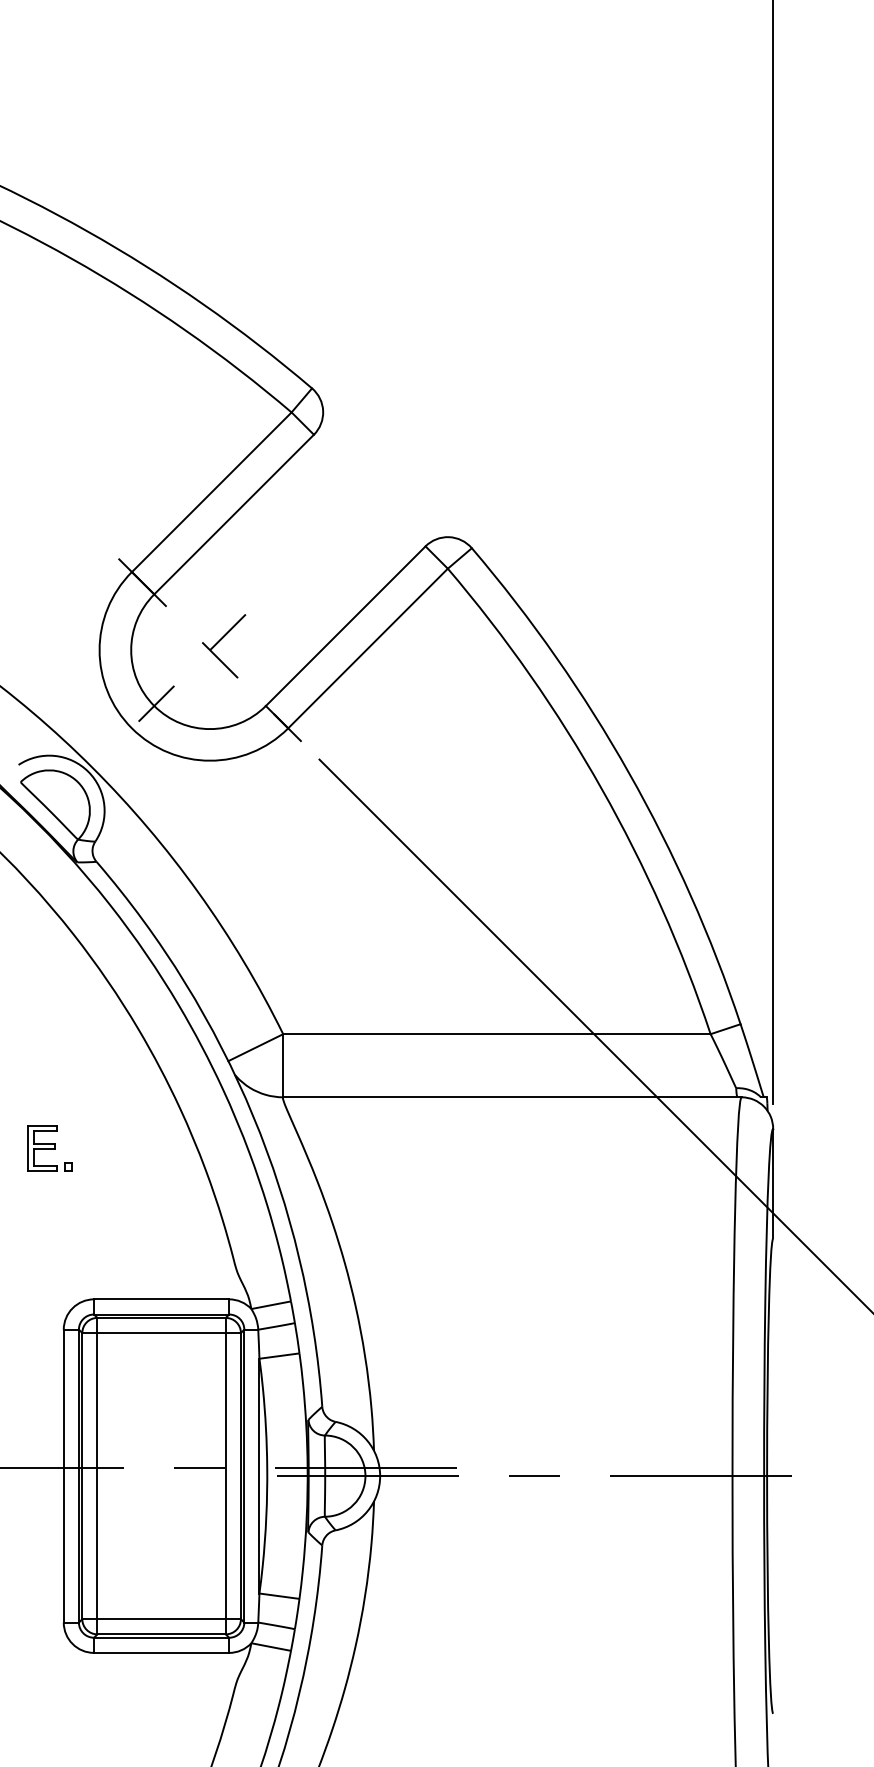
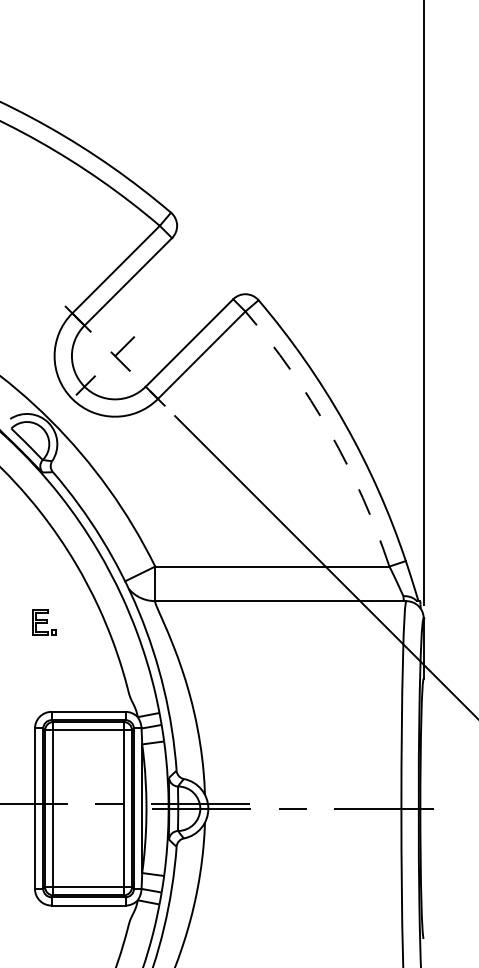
arc: (601, 789) -> (329, 432), solid -> dashed
part: (50, 1149) -> (44, 622), moved

